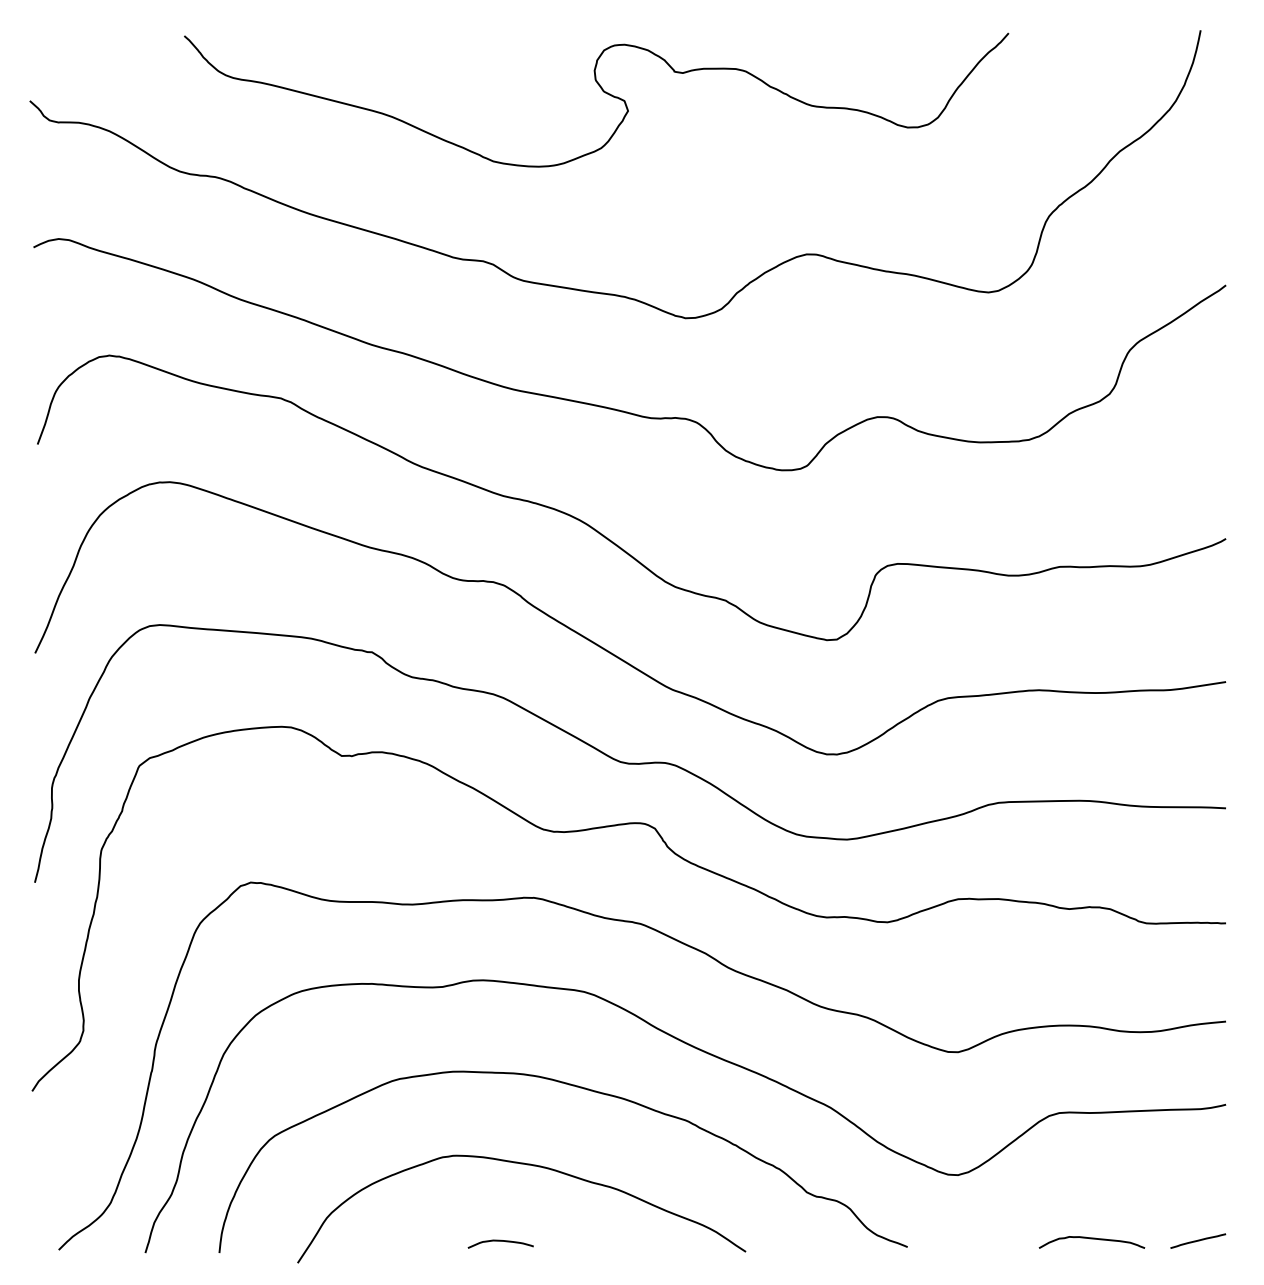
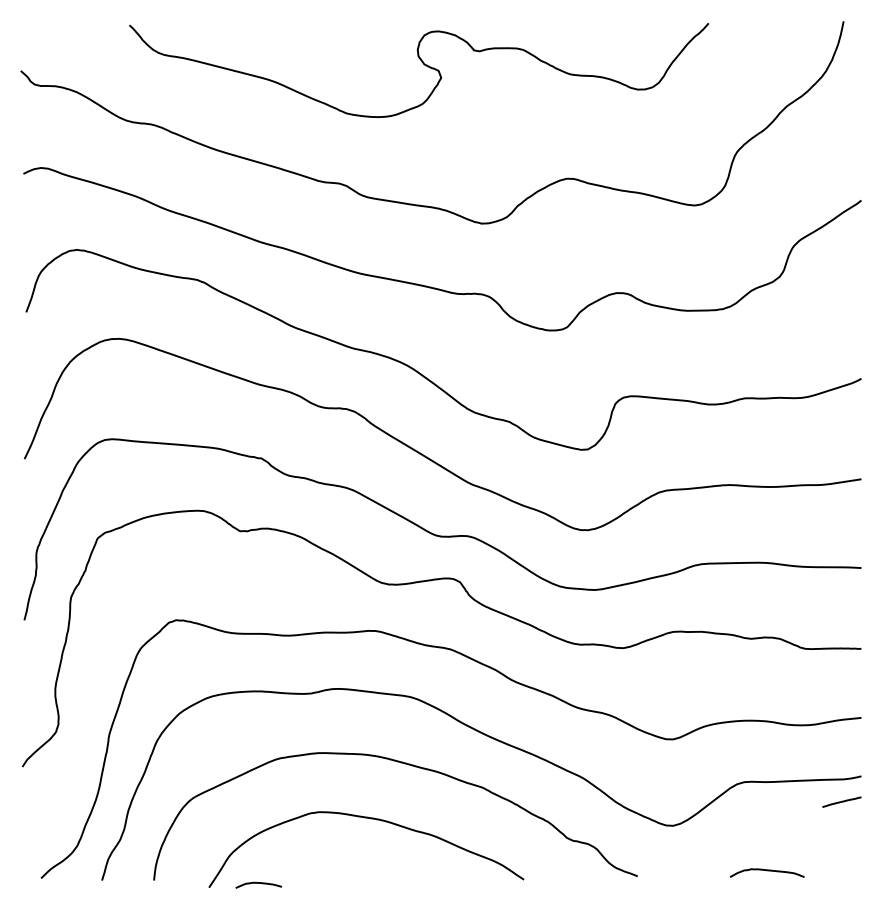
line: (1197, 1240) -> (841, 801), moved
curve: (500, 1241) -> (258, 883), moved

